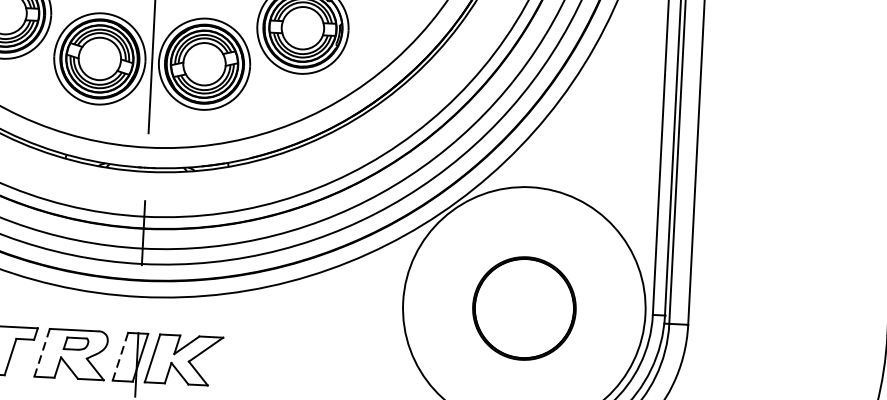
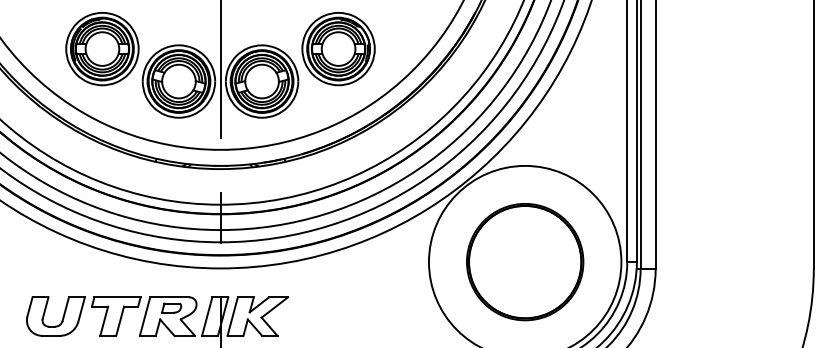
part: (524, 308) -> (525, 262), size x1.43
line: (42, 352) -> (145, 316), dashed -> solid
line: (120, 356) -> (207, 316), dashed -> solid

